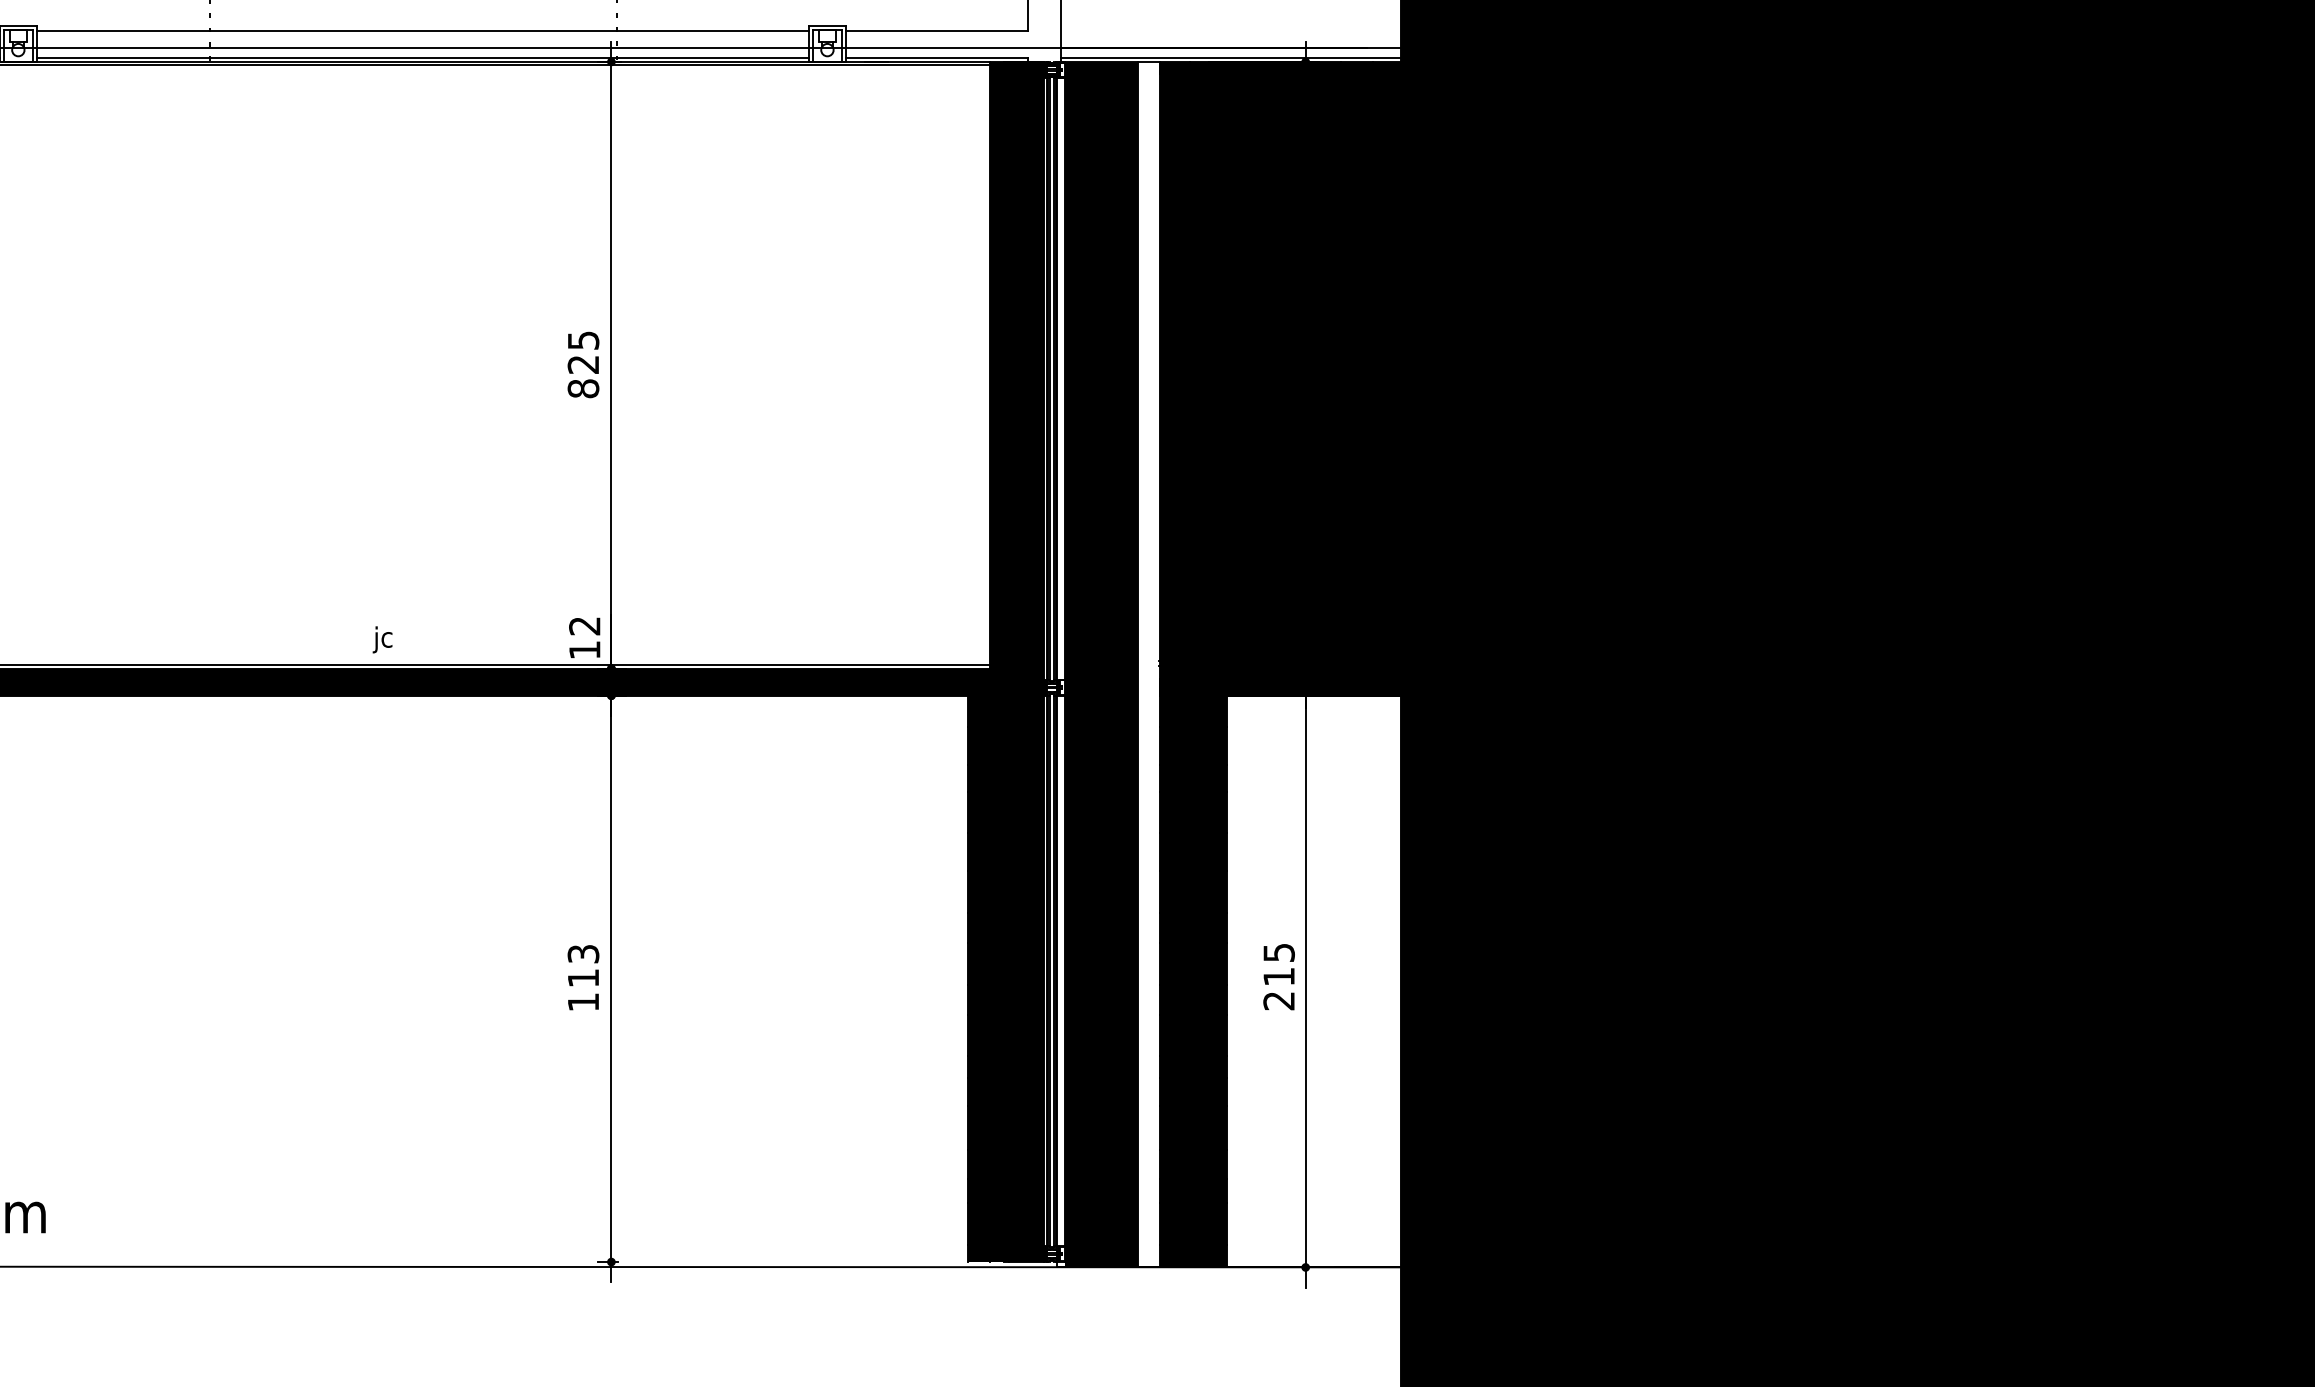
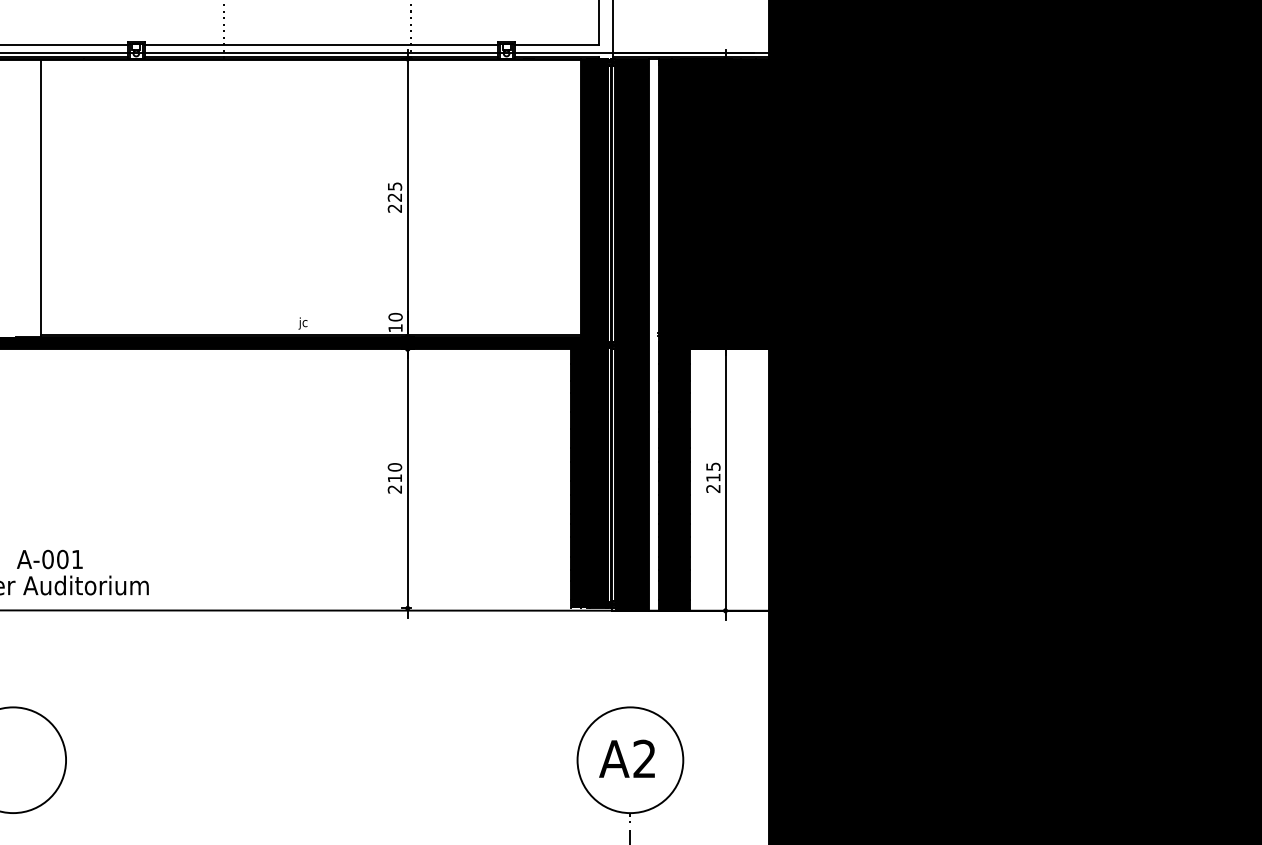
text: (582, 388) -> (394, 208), 825 -> 225
text: (584, 624) -> (395, 316), 12 -> 10
text: (582, 978) -> (394, 478), 113 -> 210

